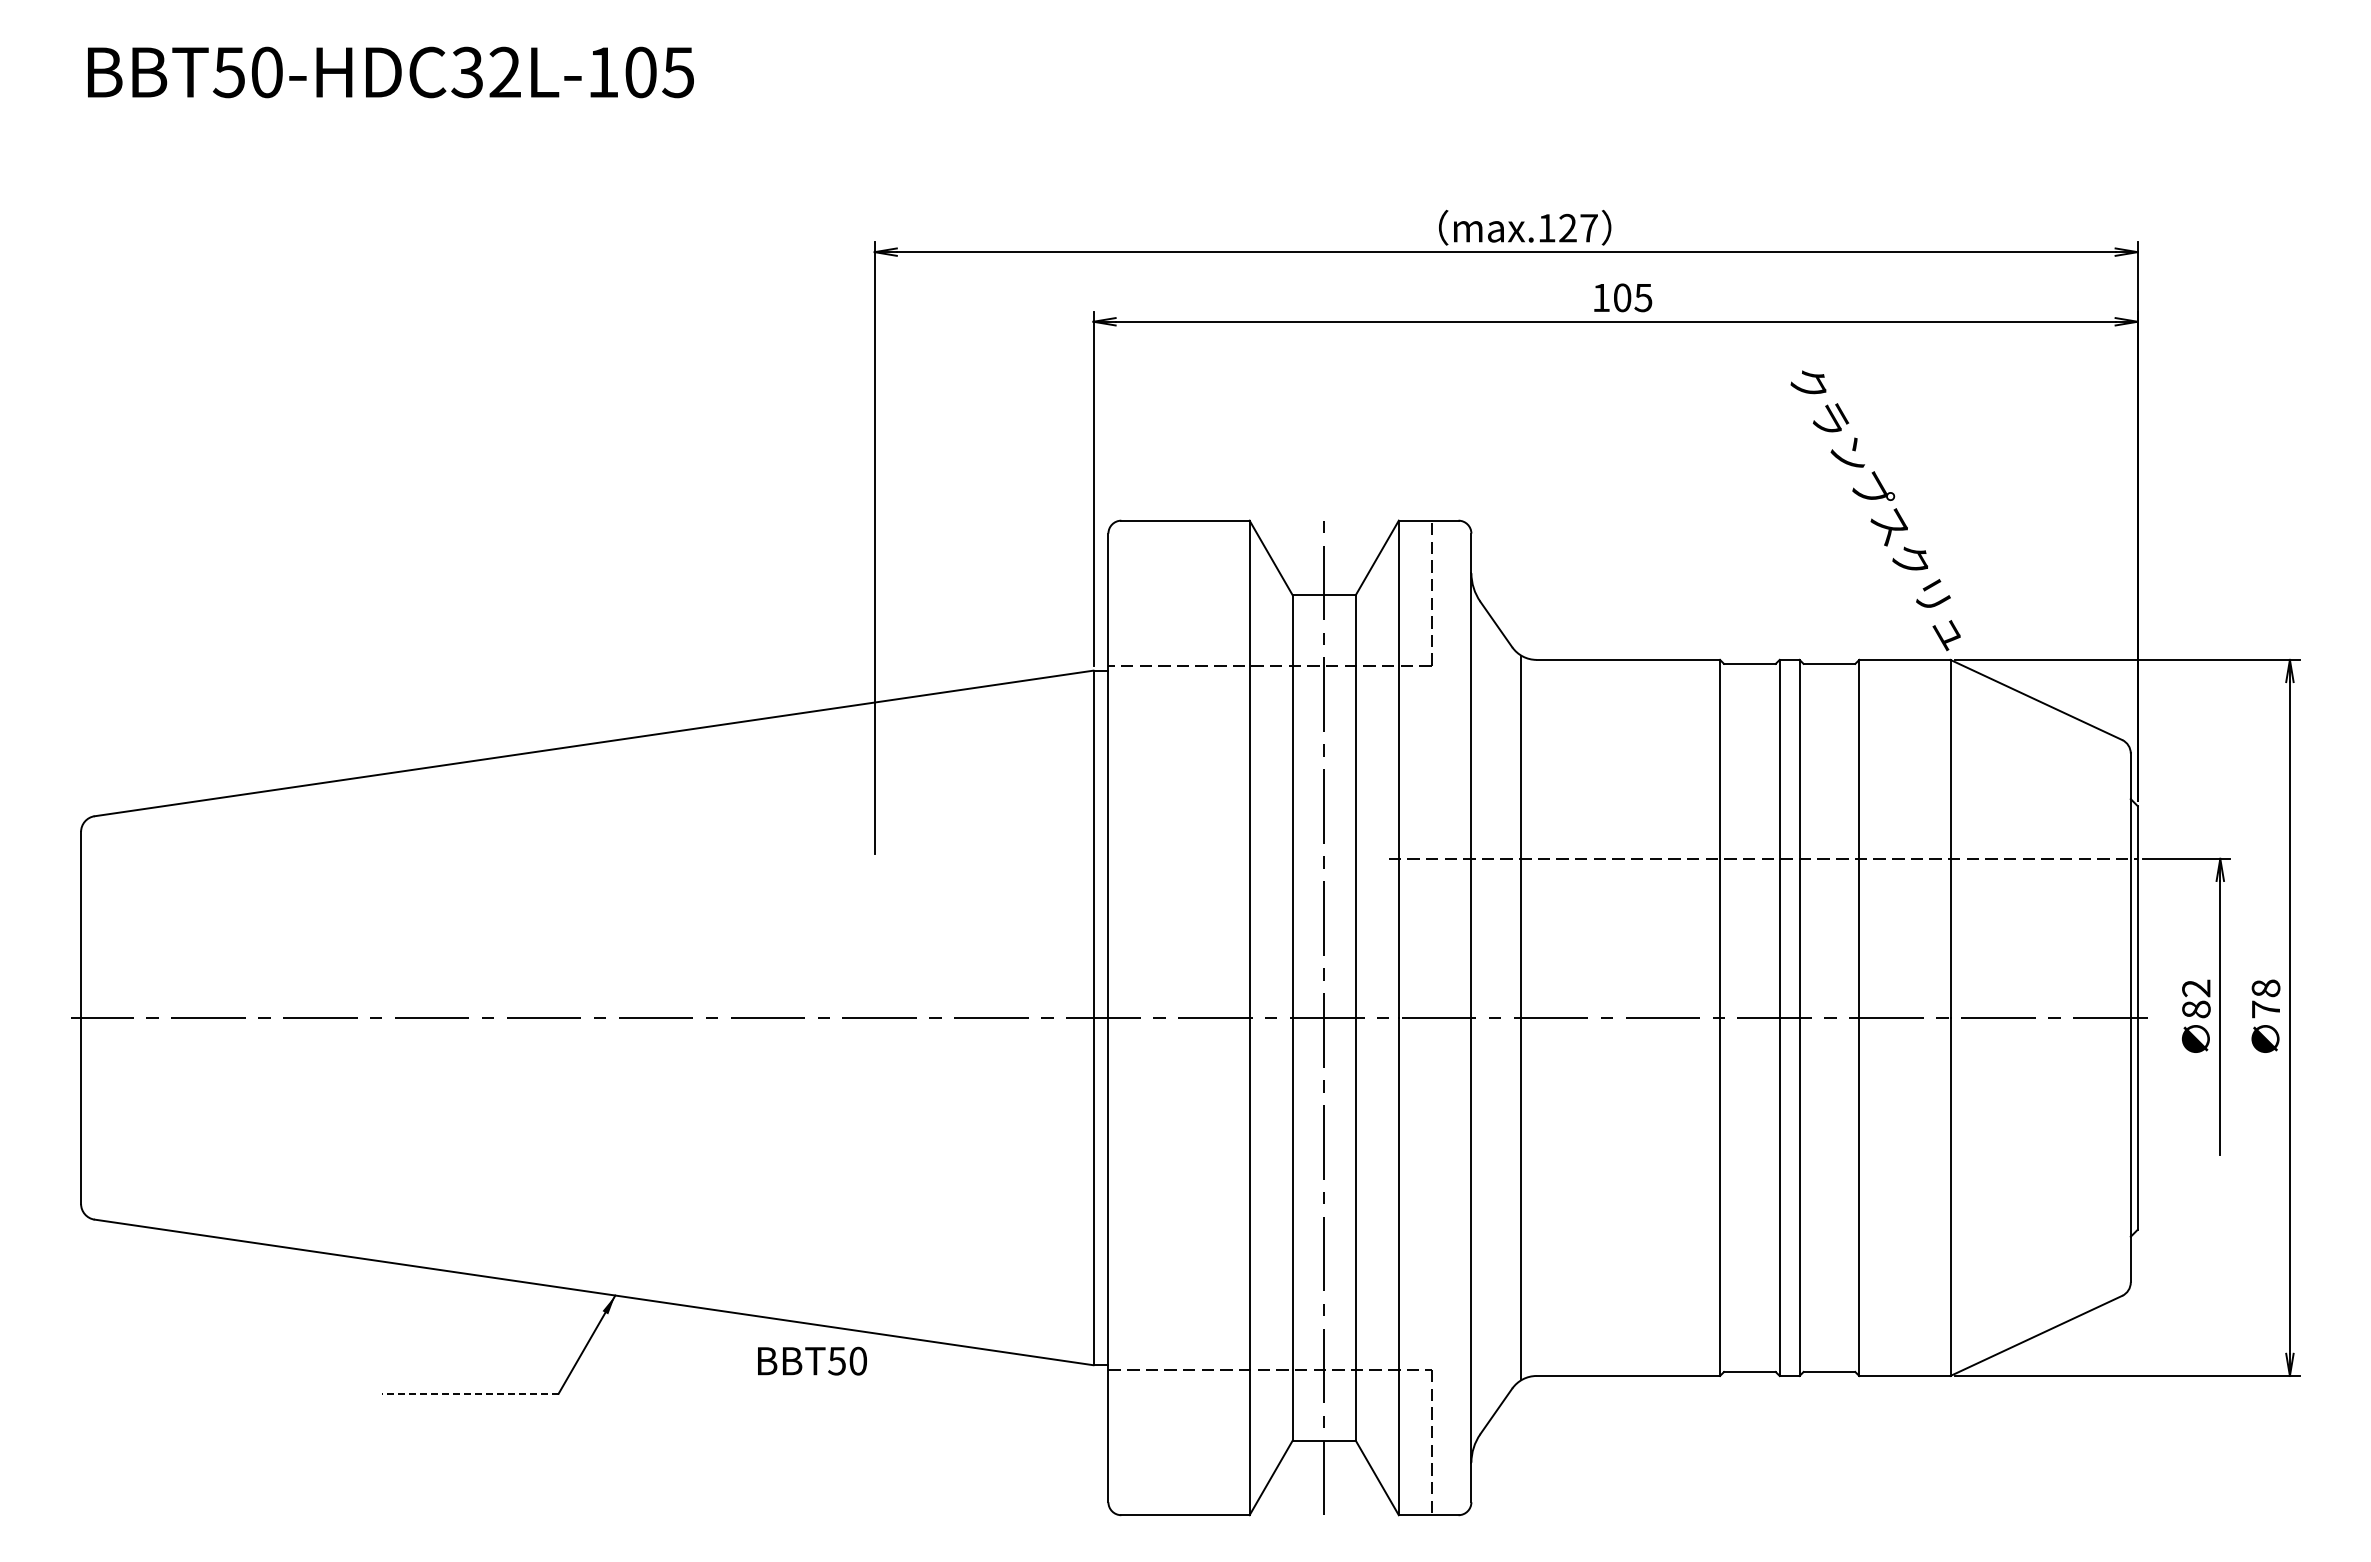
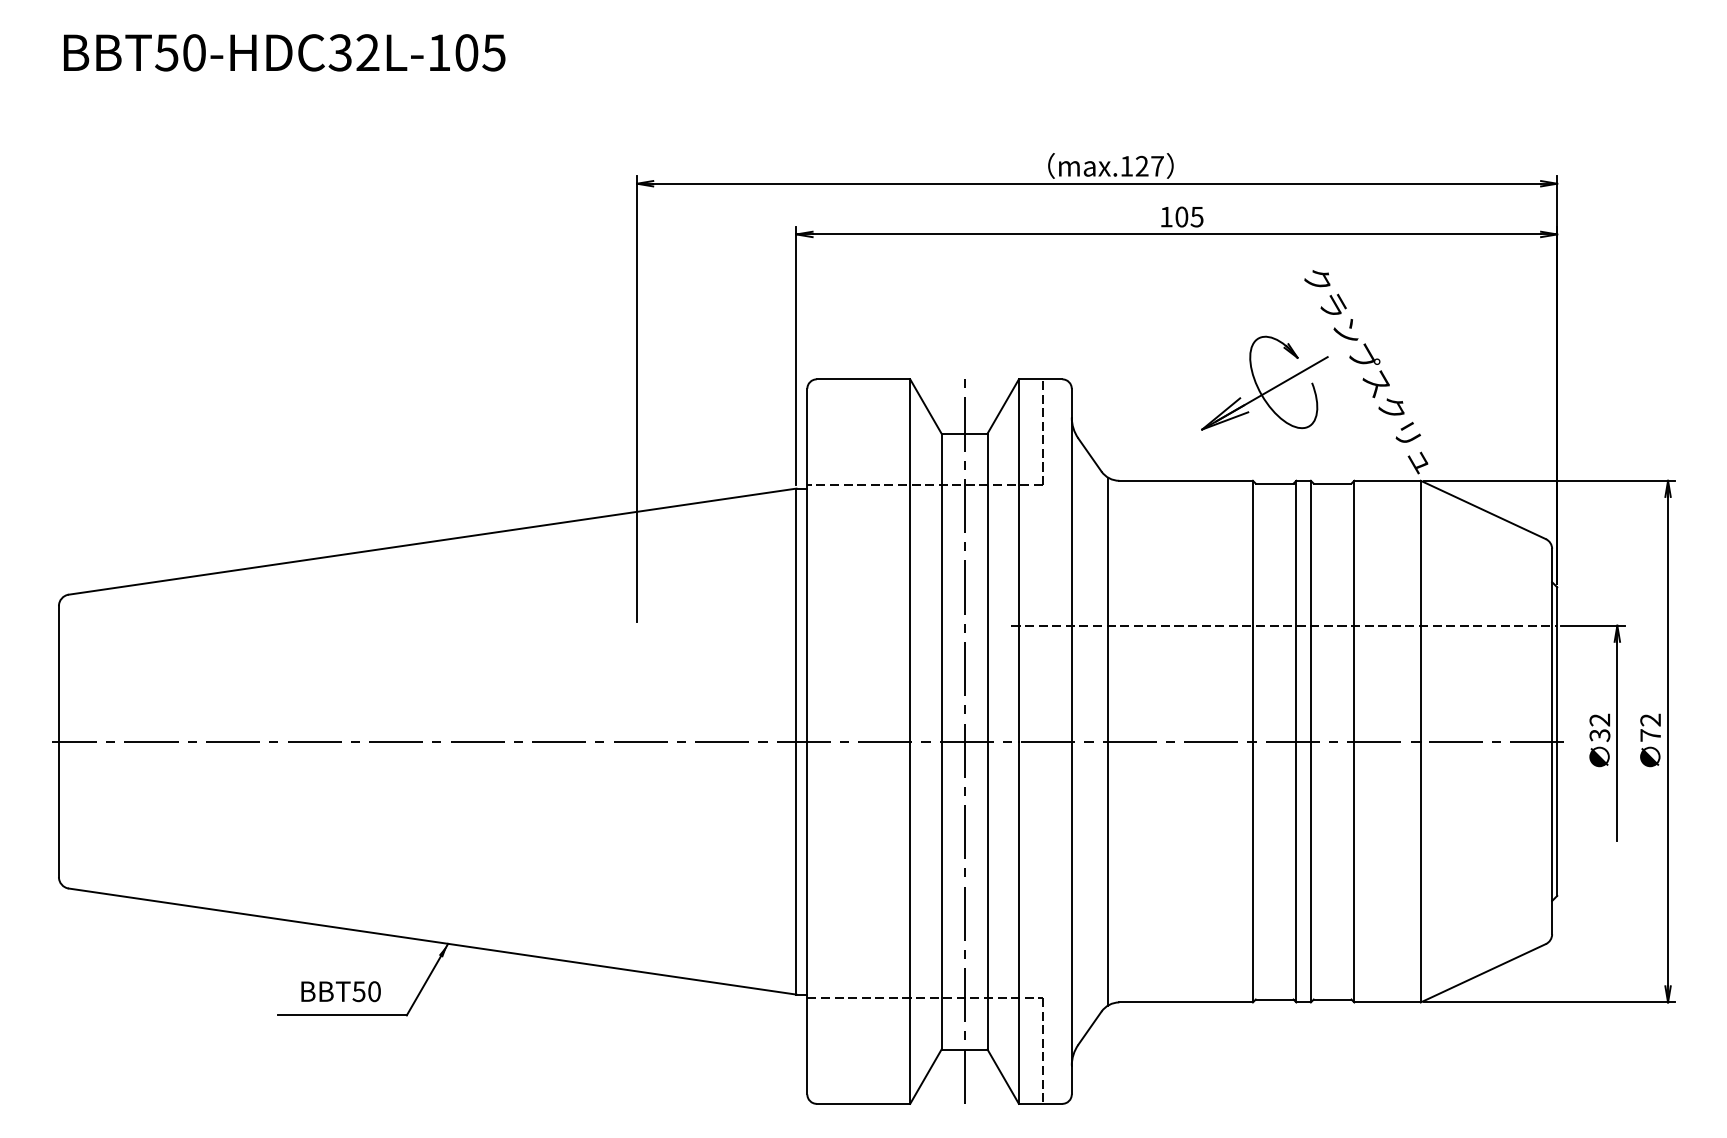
part: (1727, 530) -> (1258, 386), added
text: (2265, 988) -> (1650, 720), 78 -> 72
text: (2196, 1009) -> (1600, 735), 82 -> 32
text: (812, 1360) -> (341, 991), moved
line: (469, 1393) -> (341, 1015), dashed -> solid

